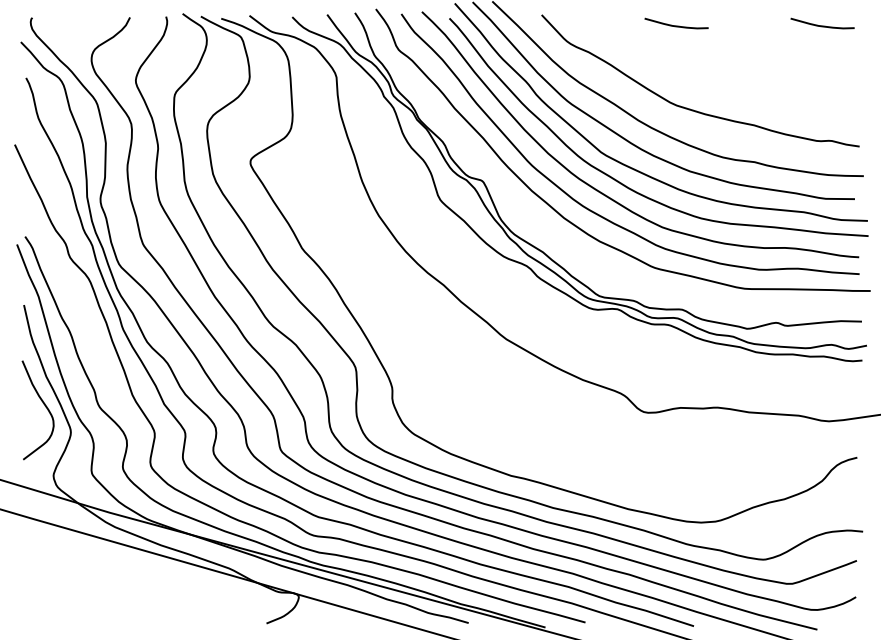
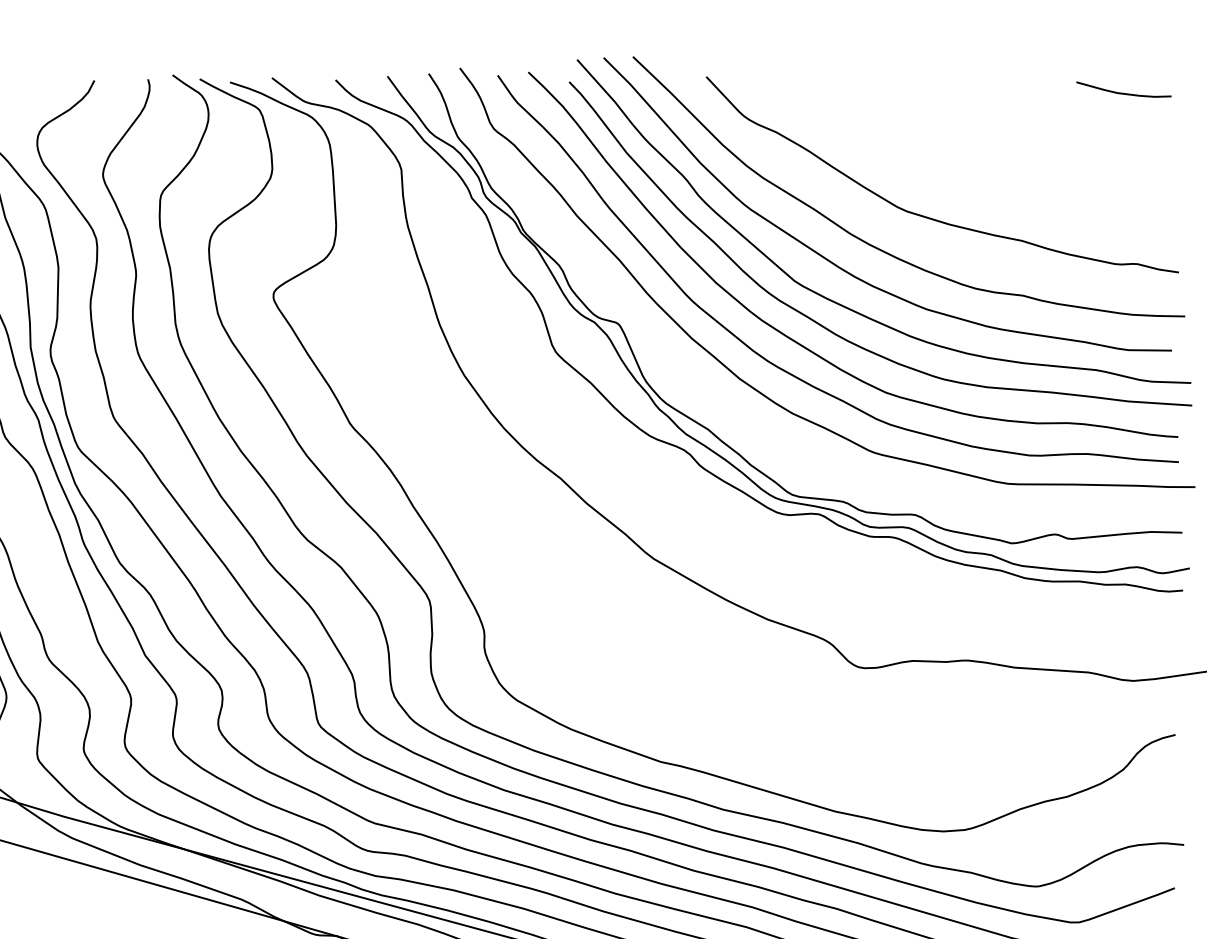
curve: (676, 25) -> (906, 92), removed

